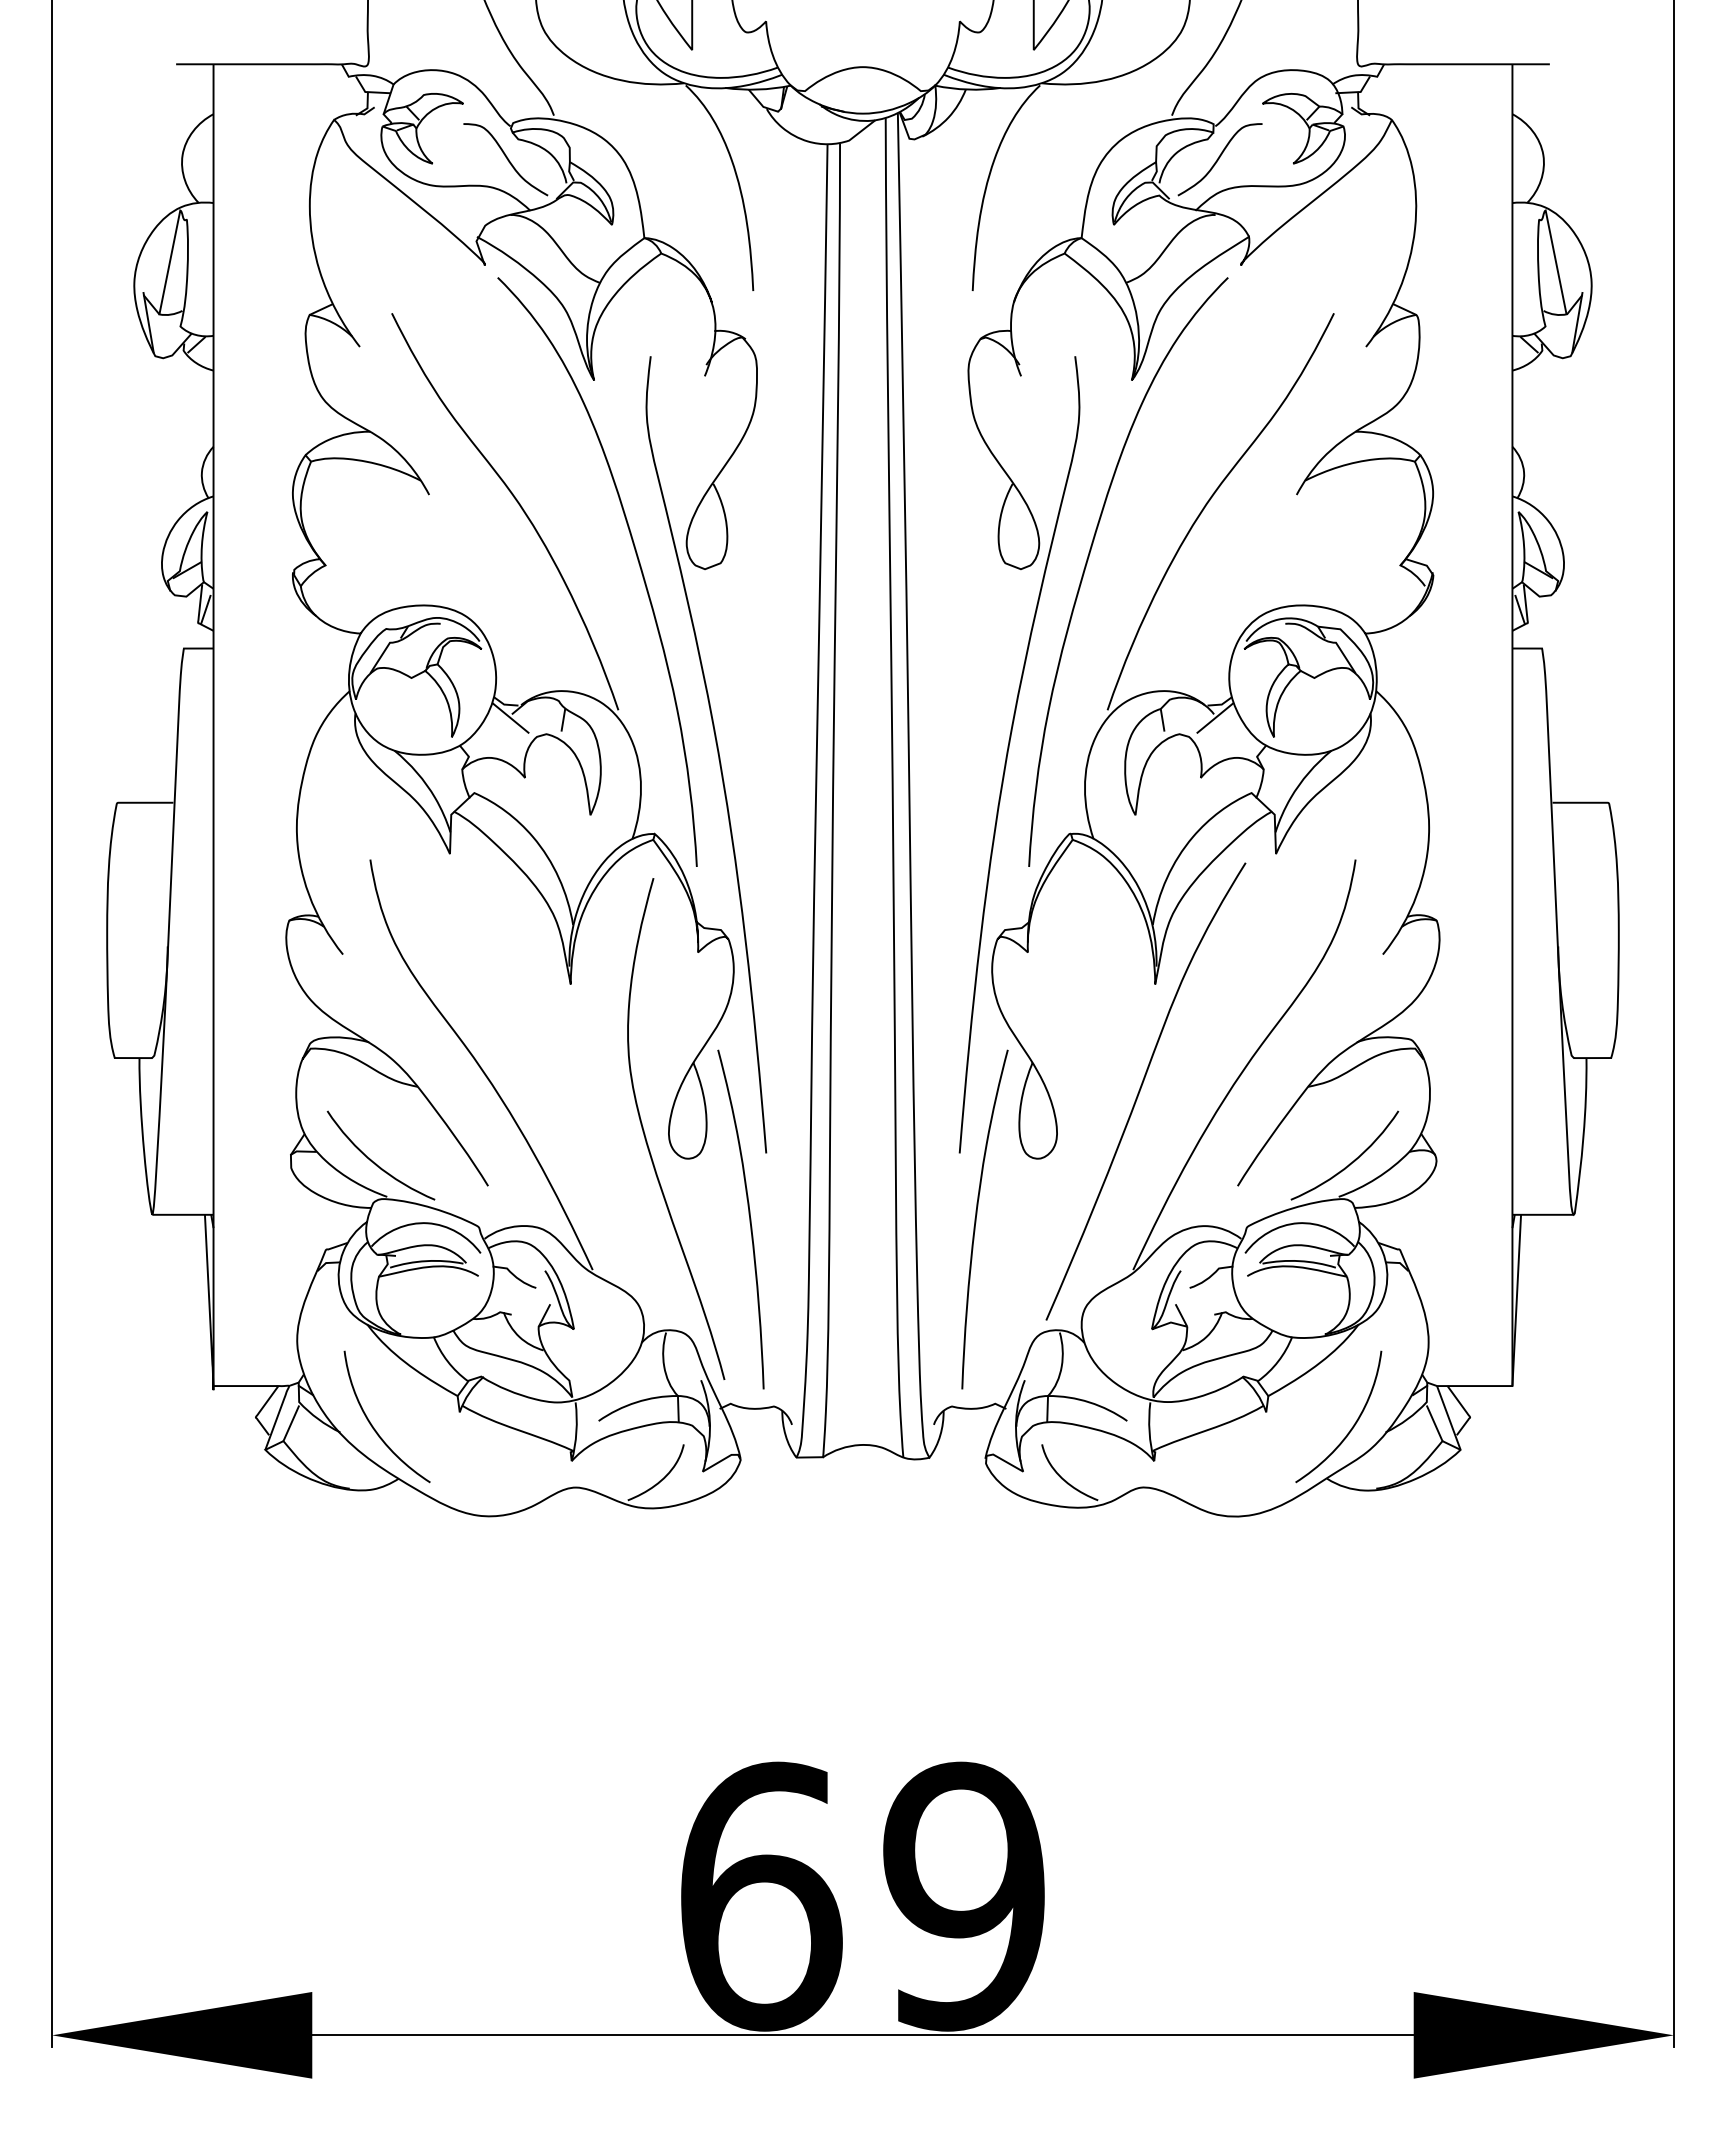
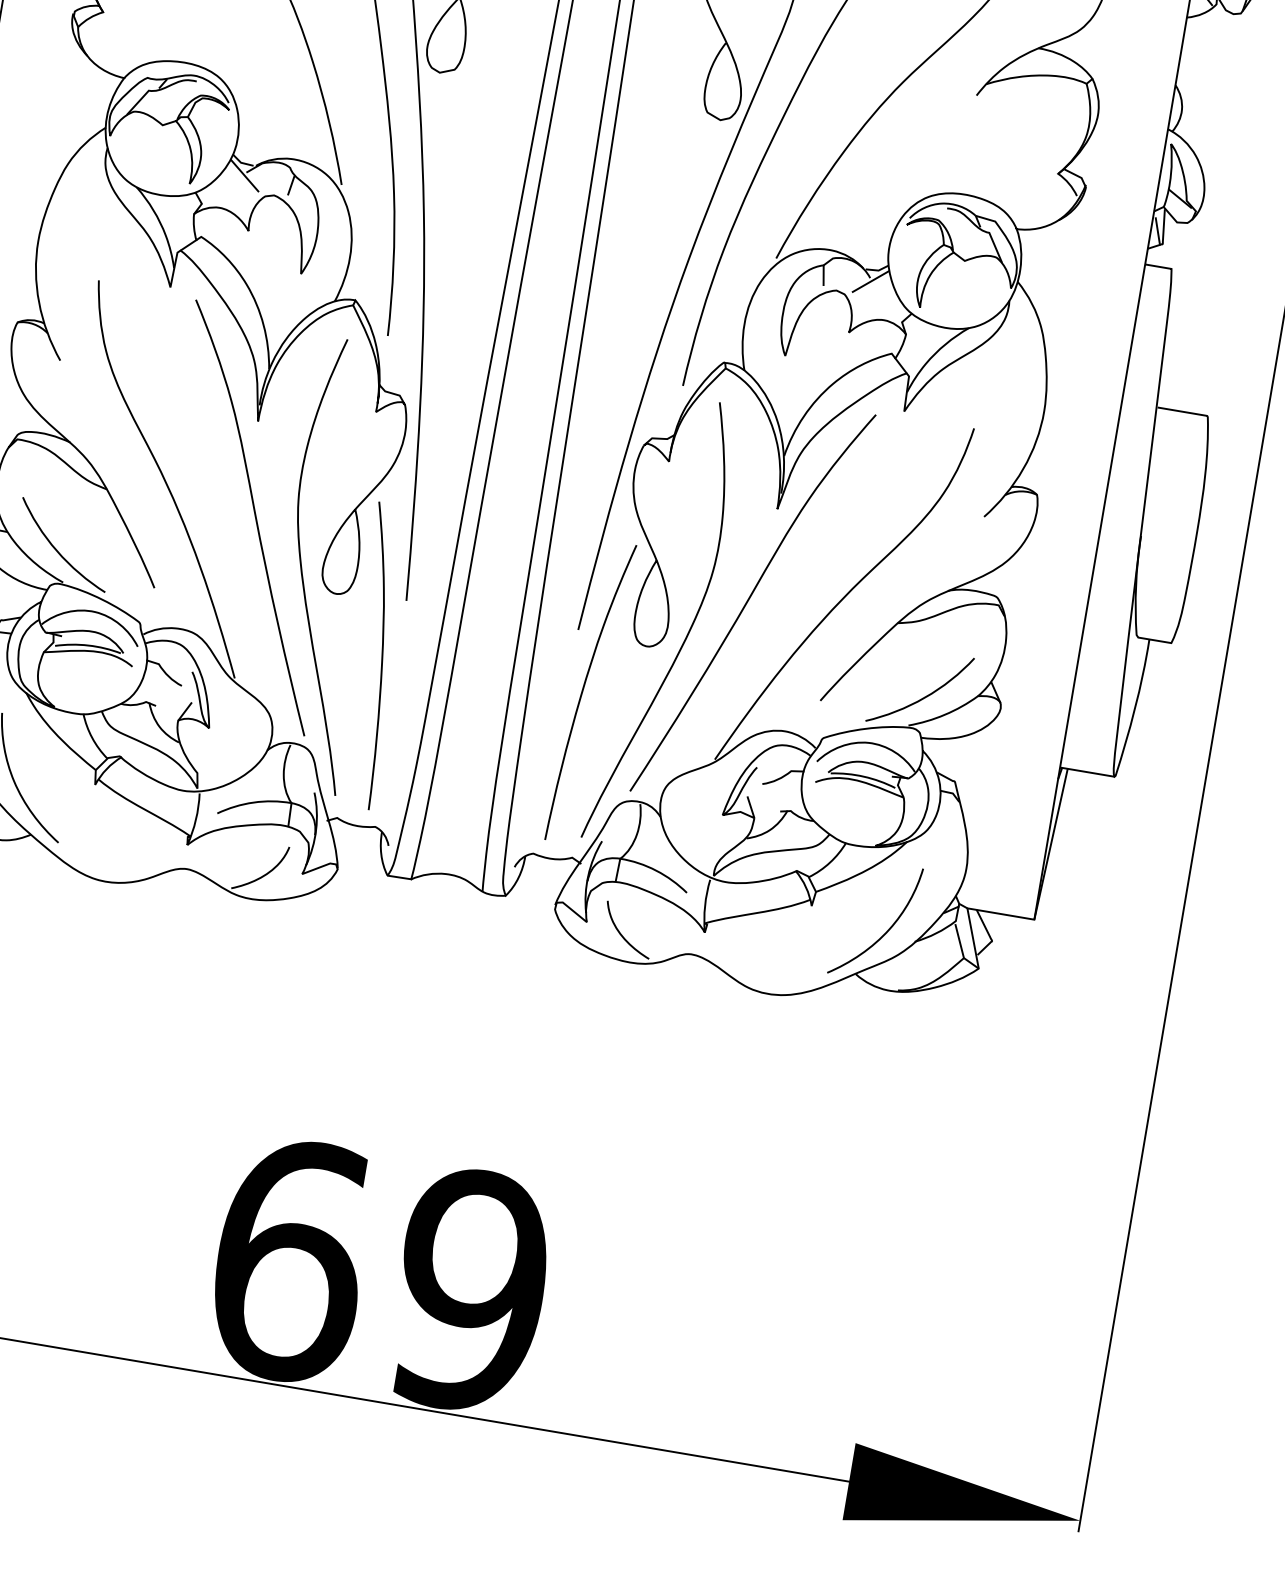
curve: (584, 1089) -> (254, 516), added
curve: (1079, 1137) -> (687, 633), added

